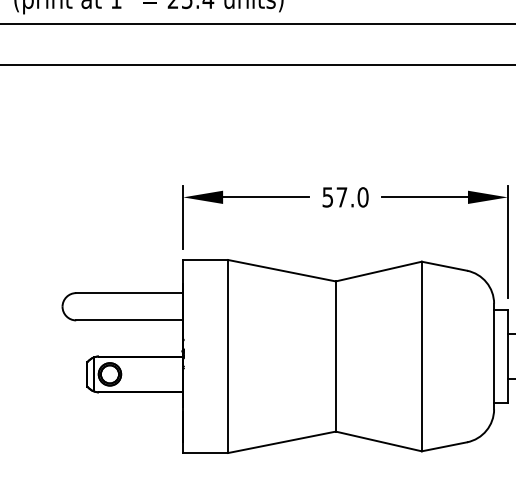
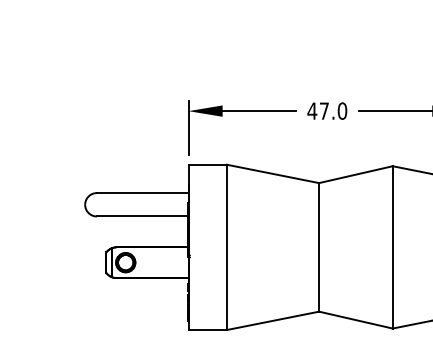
text: (327, 197) -> (311, 111), 57.0 -> 47.0

